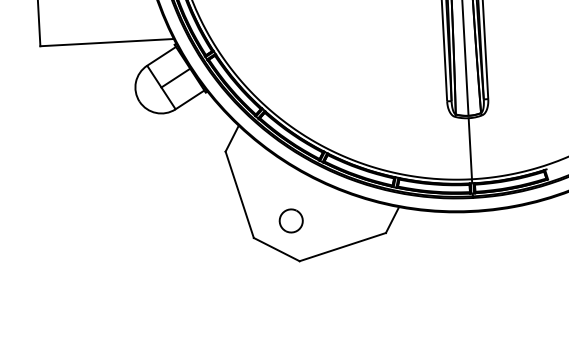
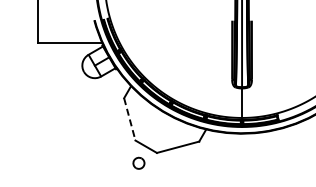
line: (239, 195) -> (129, 119), solid -> dashed
part: (290, 219) -> (138, 162), moved

